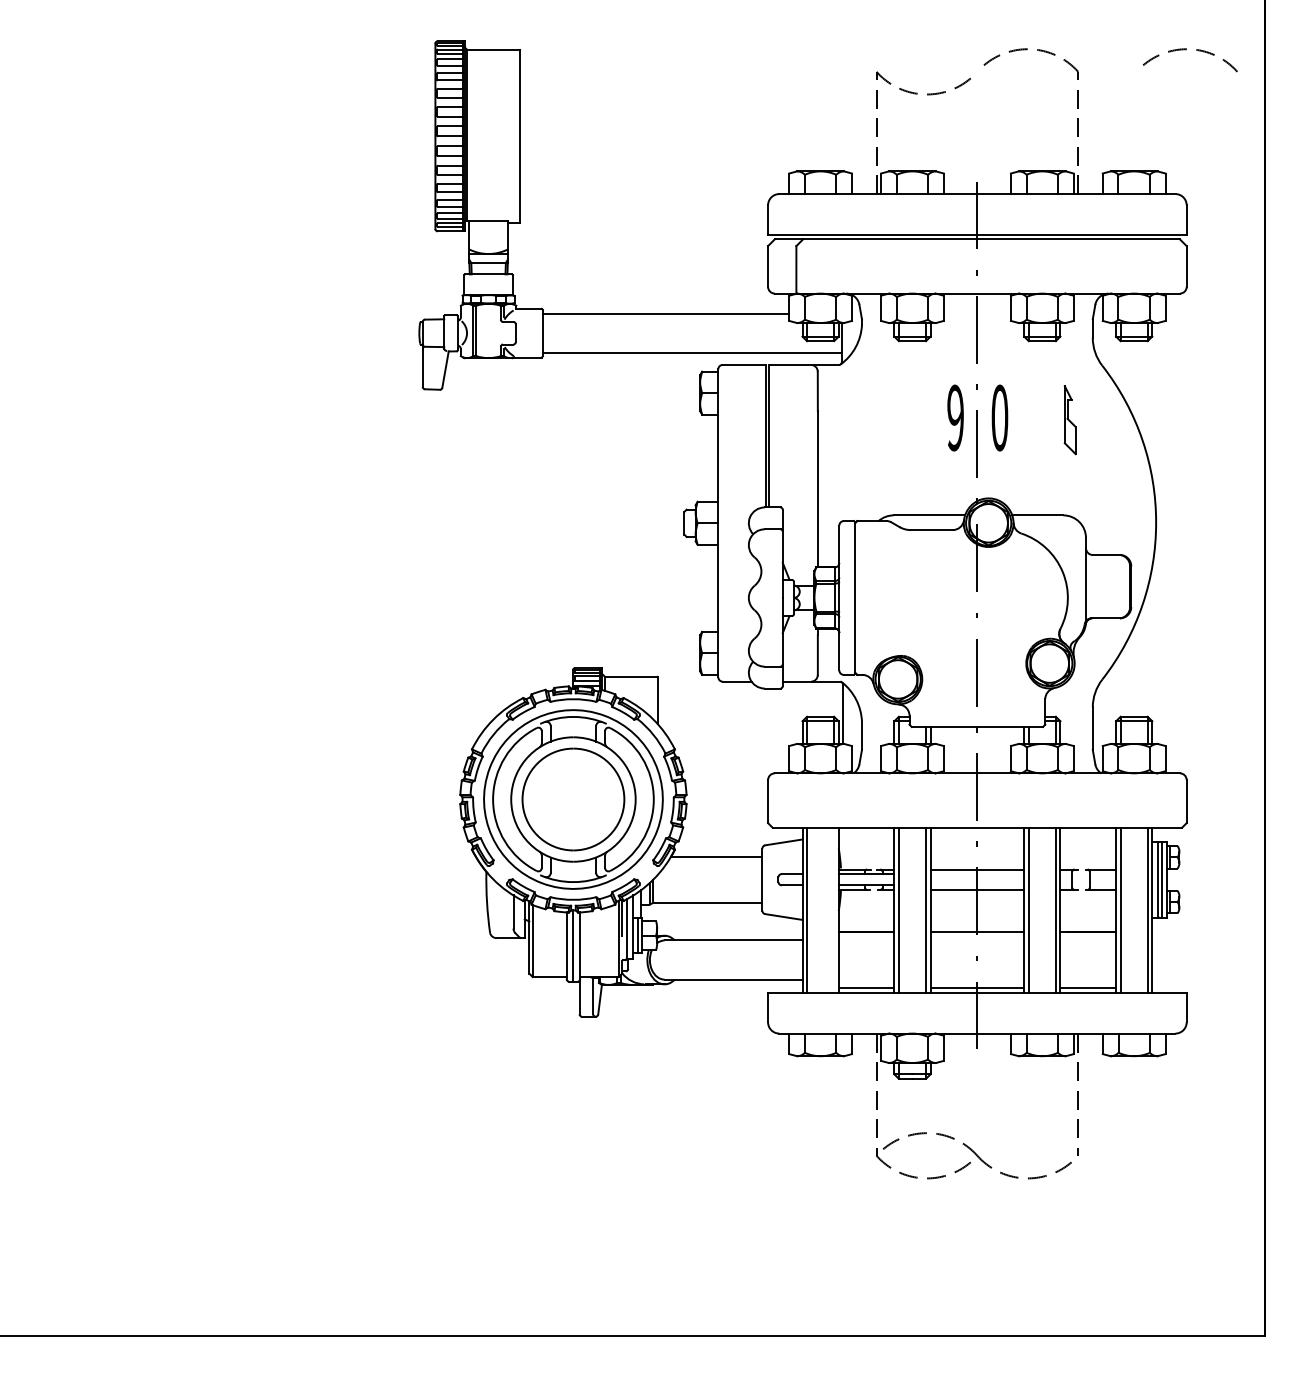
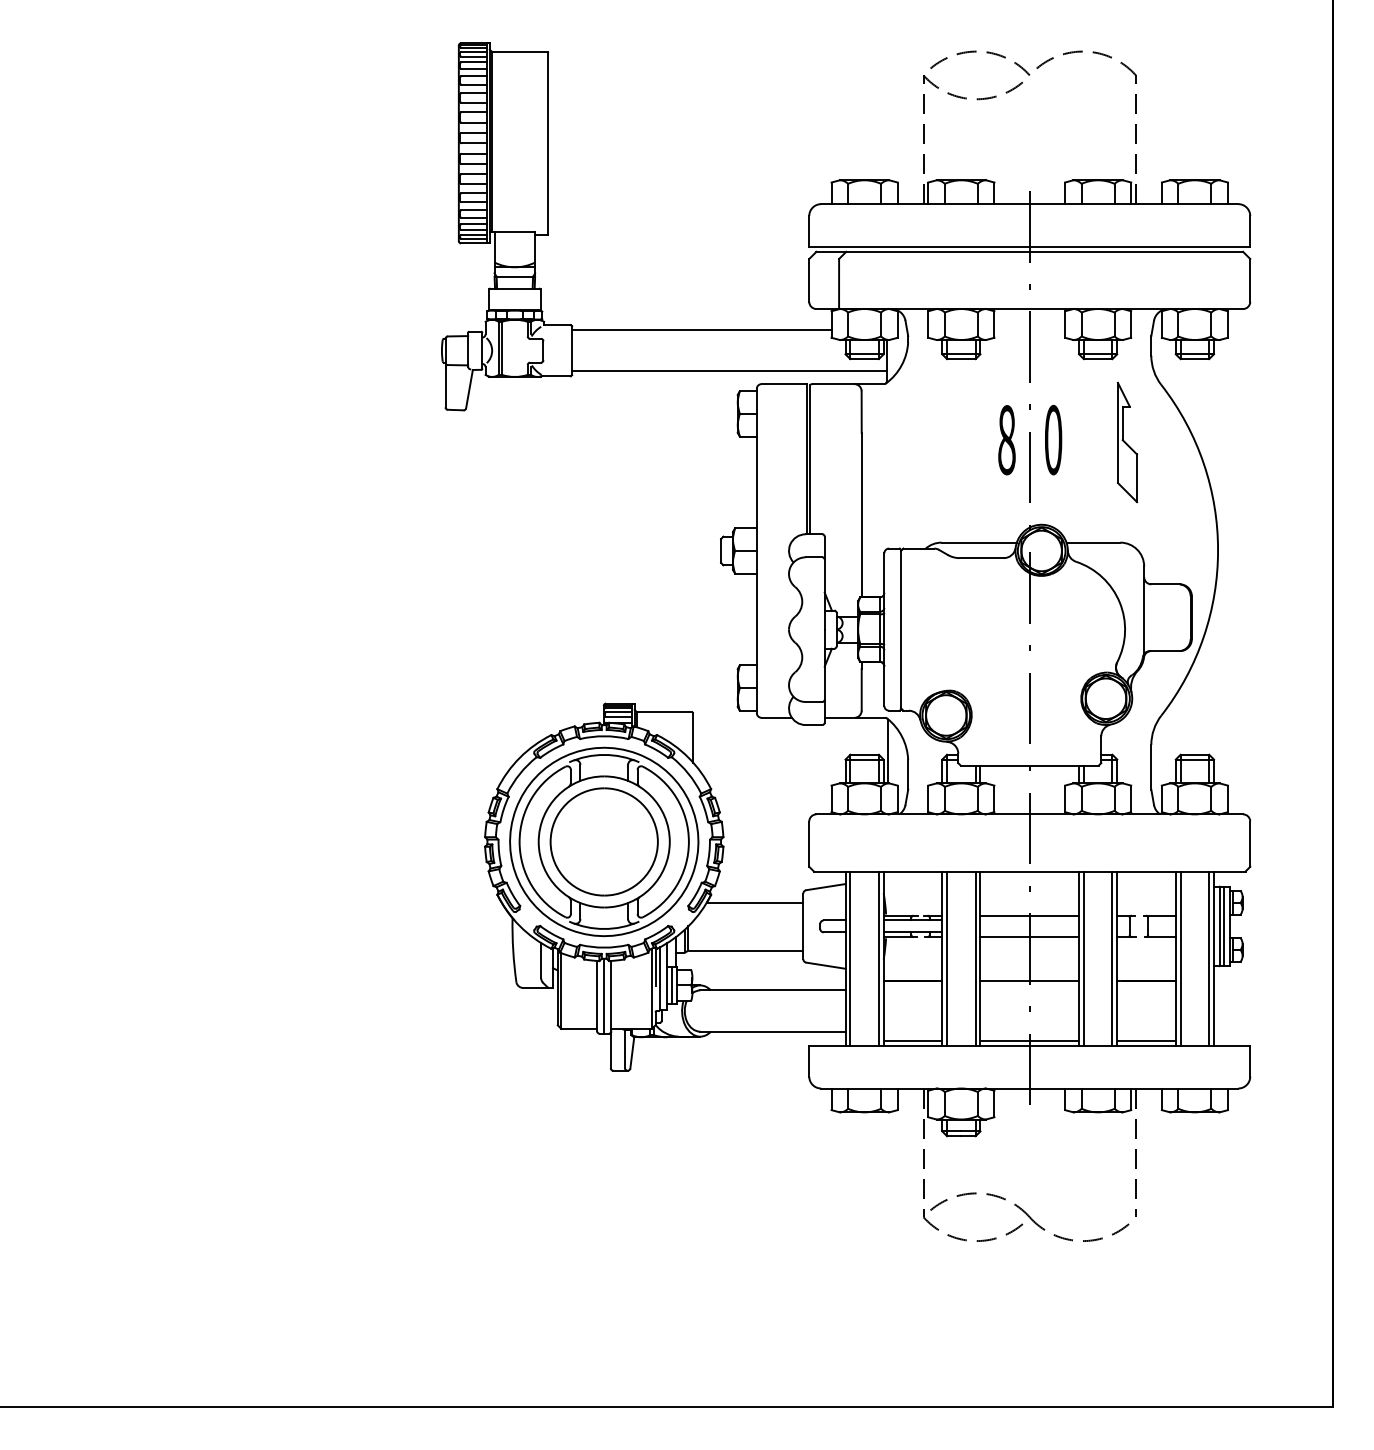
arc: (1186, 50) -> (976, 52), moved
text: (955, 417) -> (1006, 439), 9 -> 8
part: (1070, 419) -> (1127, 441), size x1.67
line: (834, 909) -> (879, 957), added

